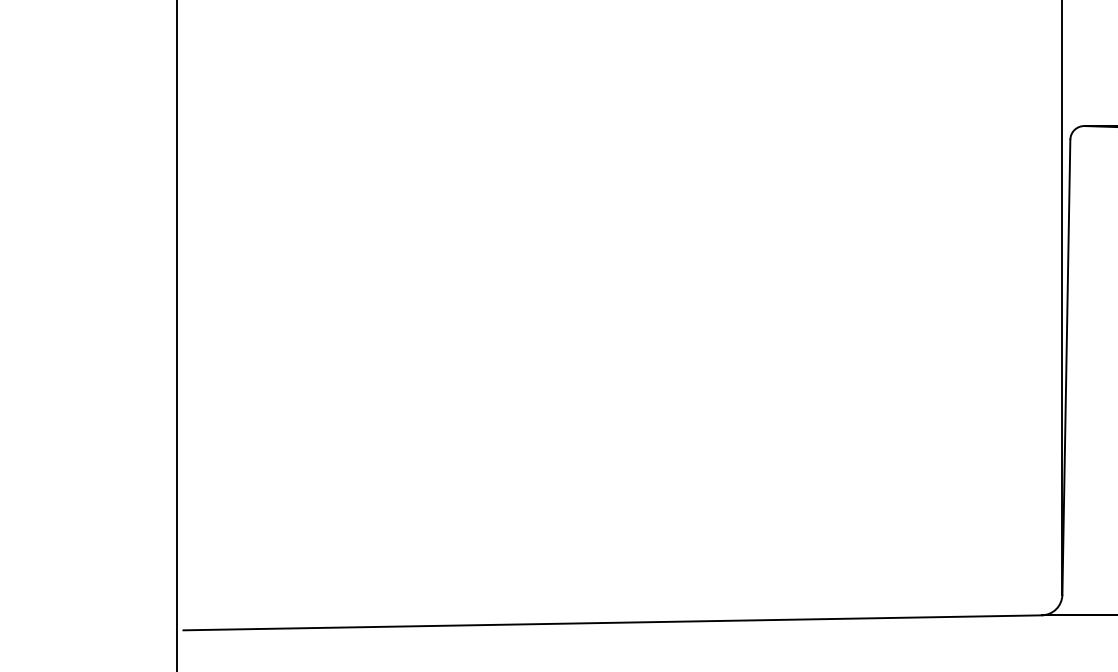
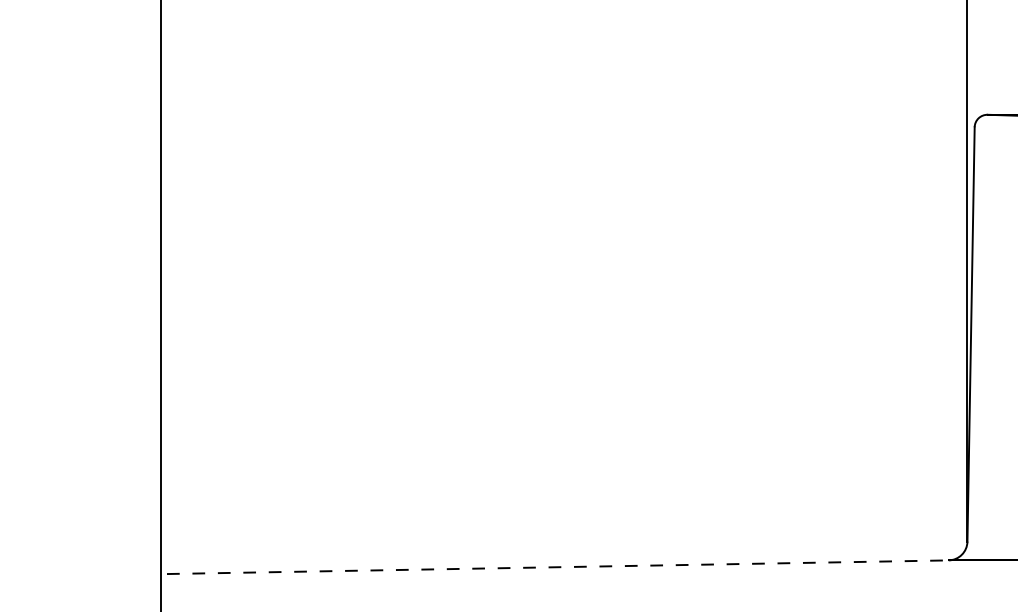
line: (613, 622) -> (558, 566), solid -> dashed

